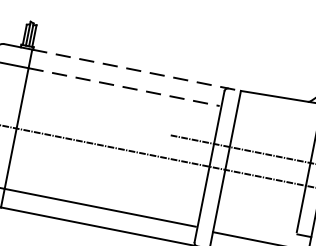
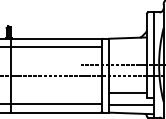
line: (137, 69) -> (60, 38), dashed -> solid
line: (125, 87) -> (56, 47), dashed -> solid
line: (257, 213) -> (127, 92), added

